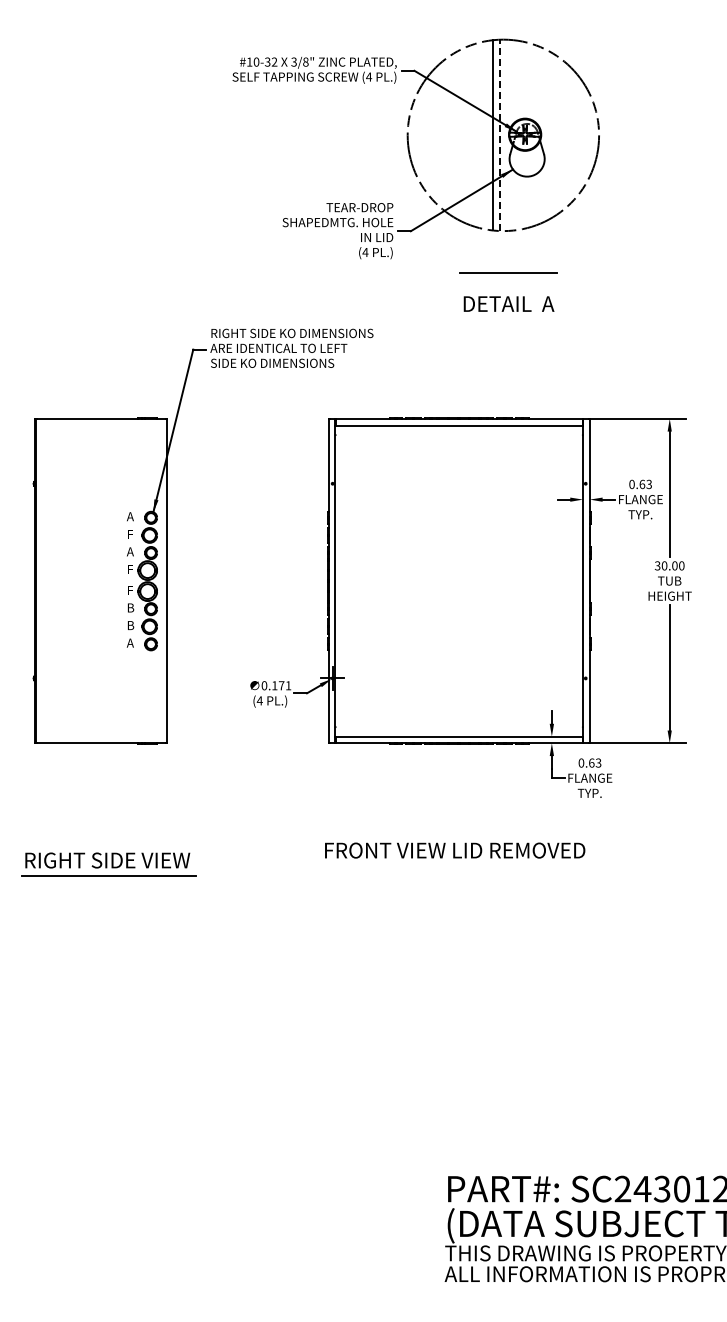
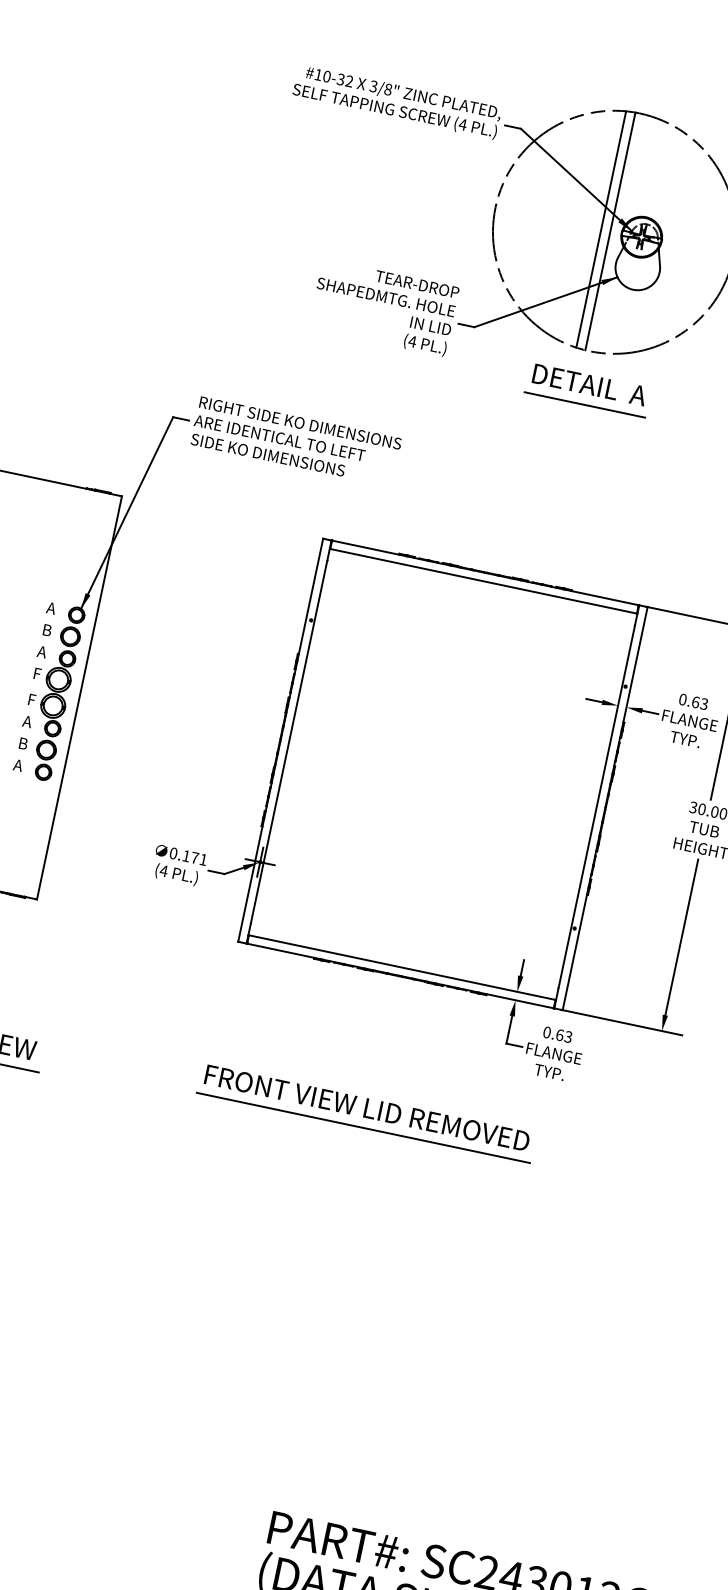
line: (500, 135) -> (610, 231), dashed -> solid
text: (508, 303) -> (589, 384), moved
text: (130, 533) -> (47, 629), F -> B
text: (130, 607) -> (27, 721), B -> A
line: (455, 866) -> (363, 1128), added

